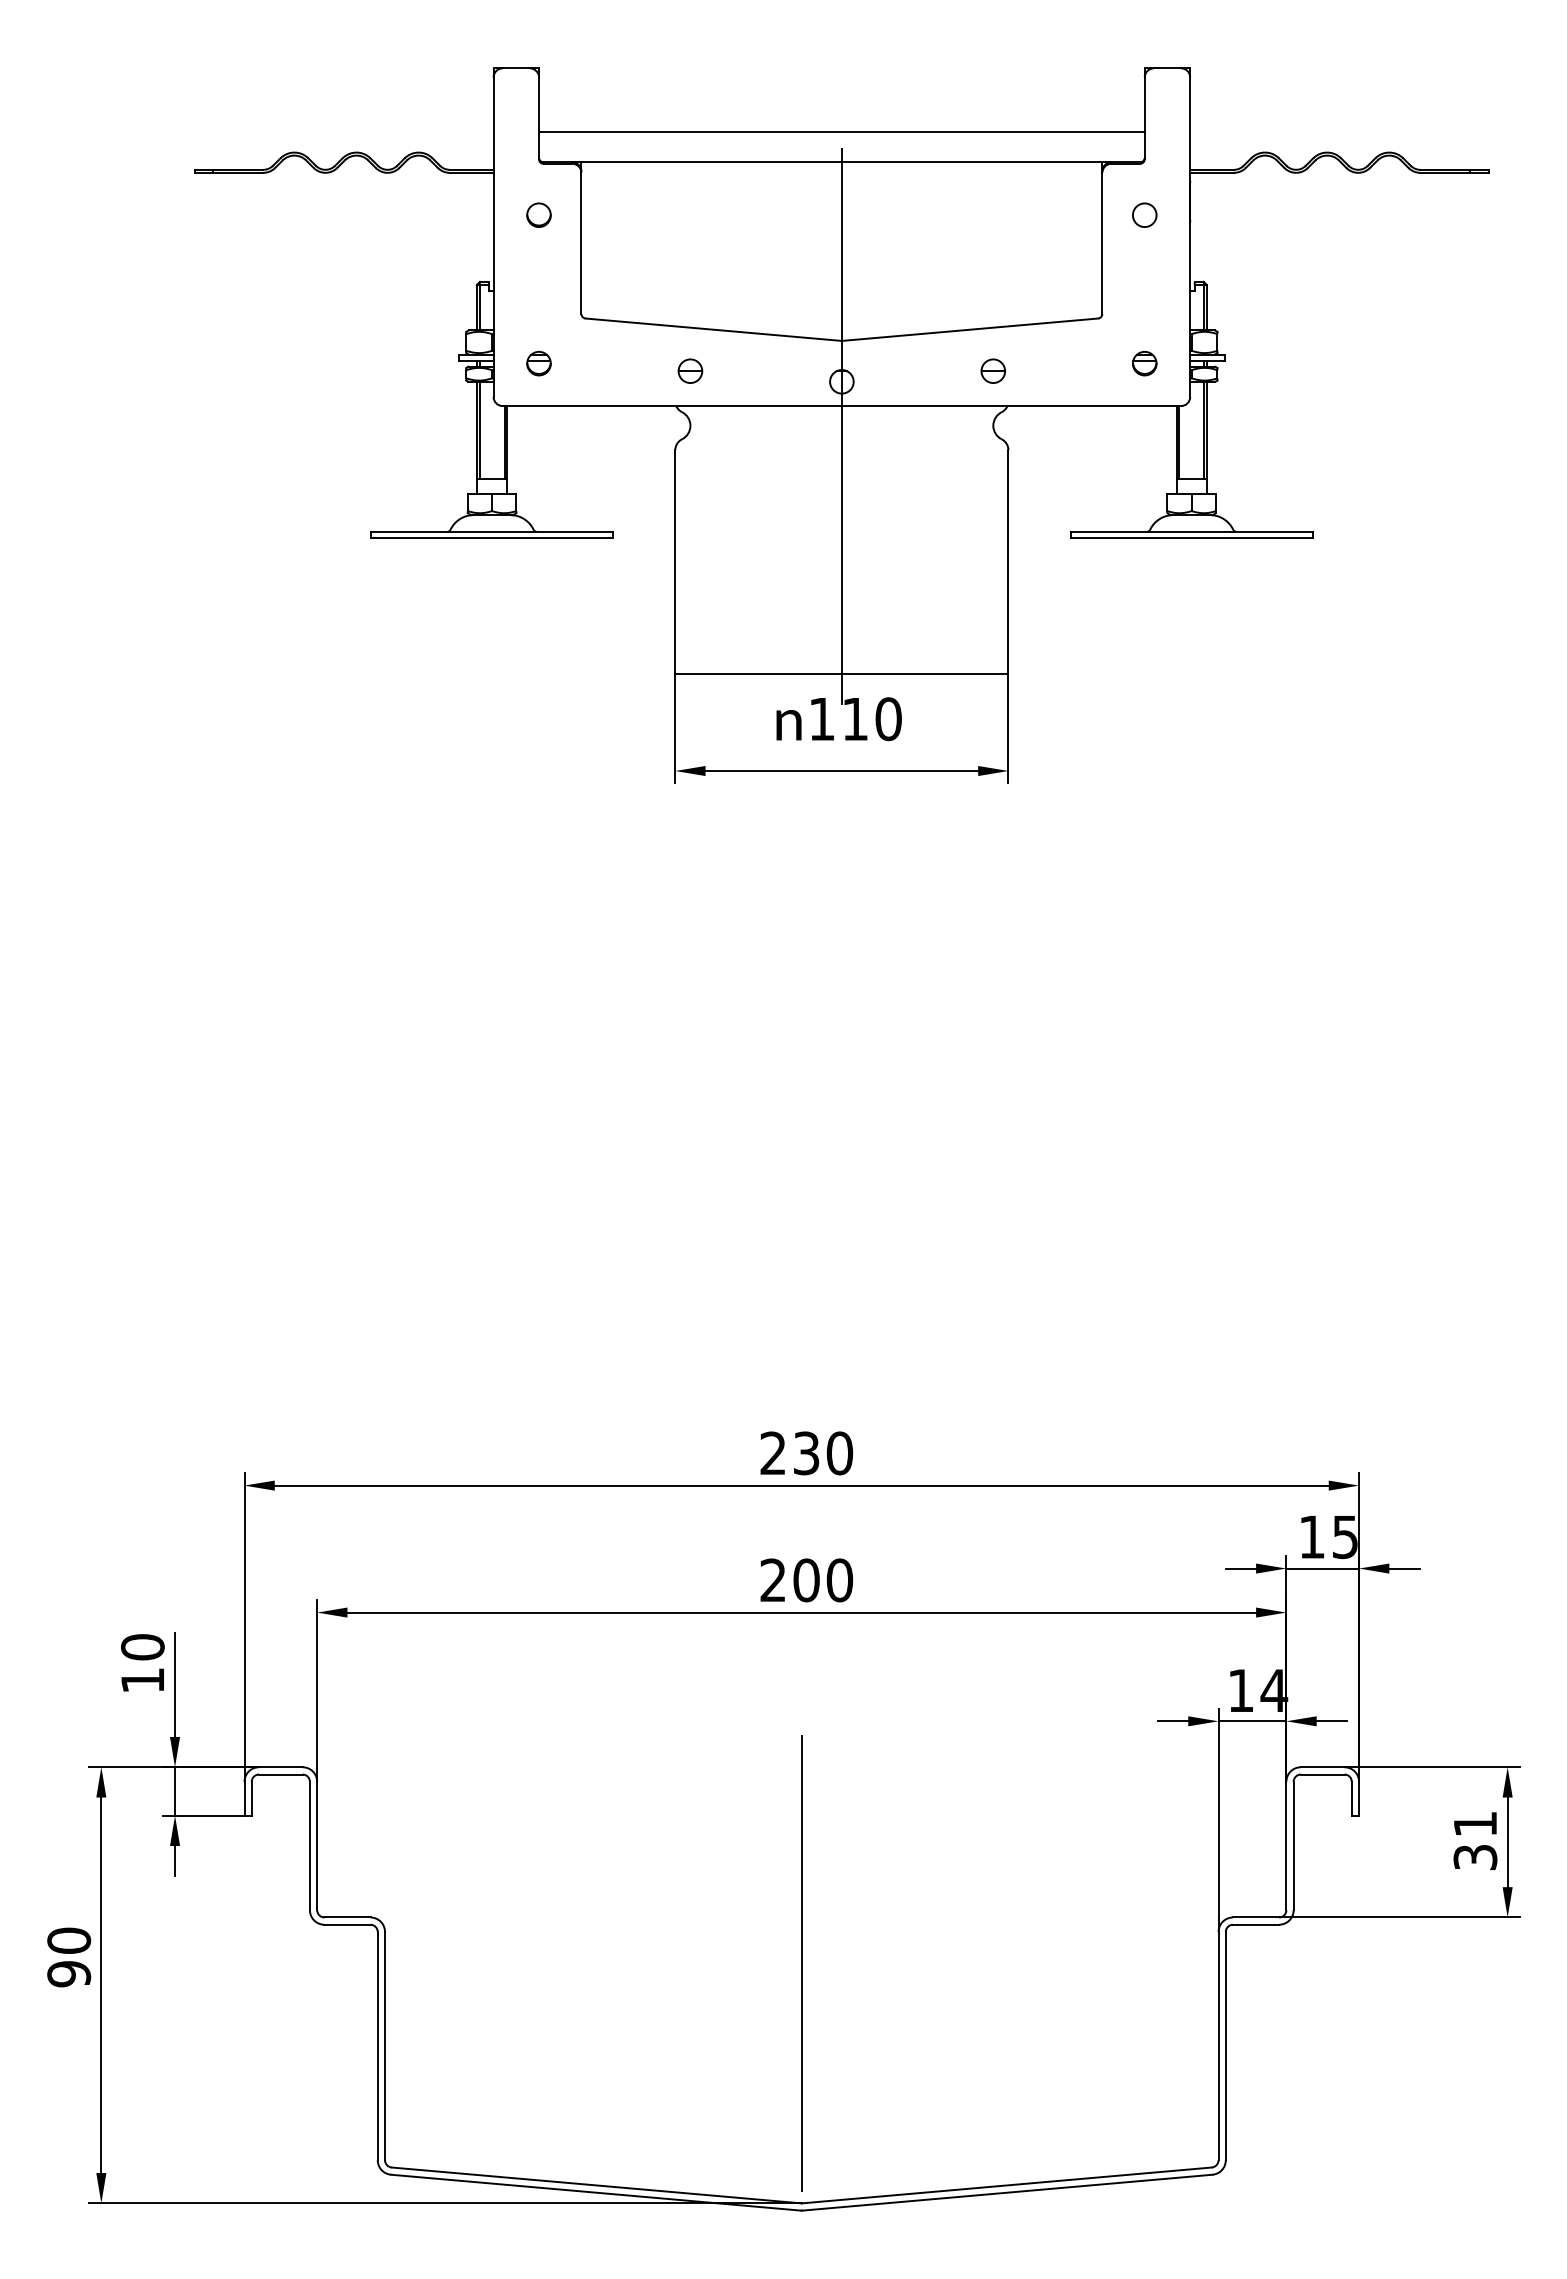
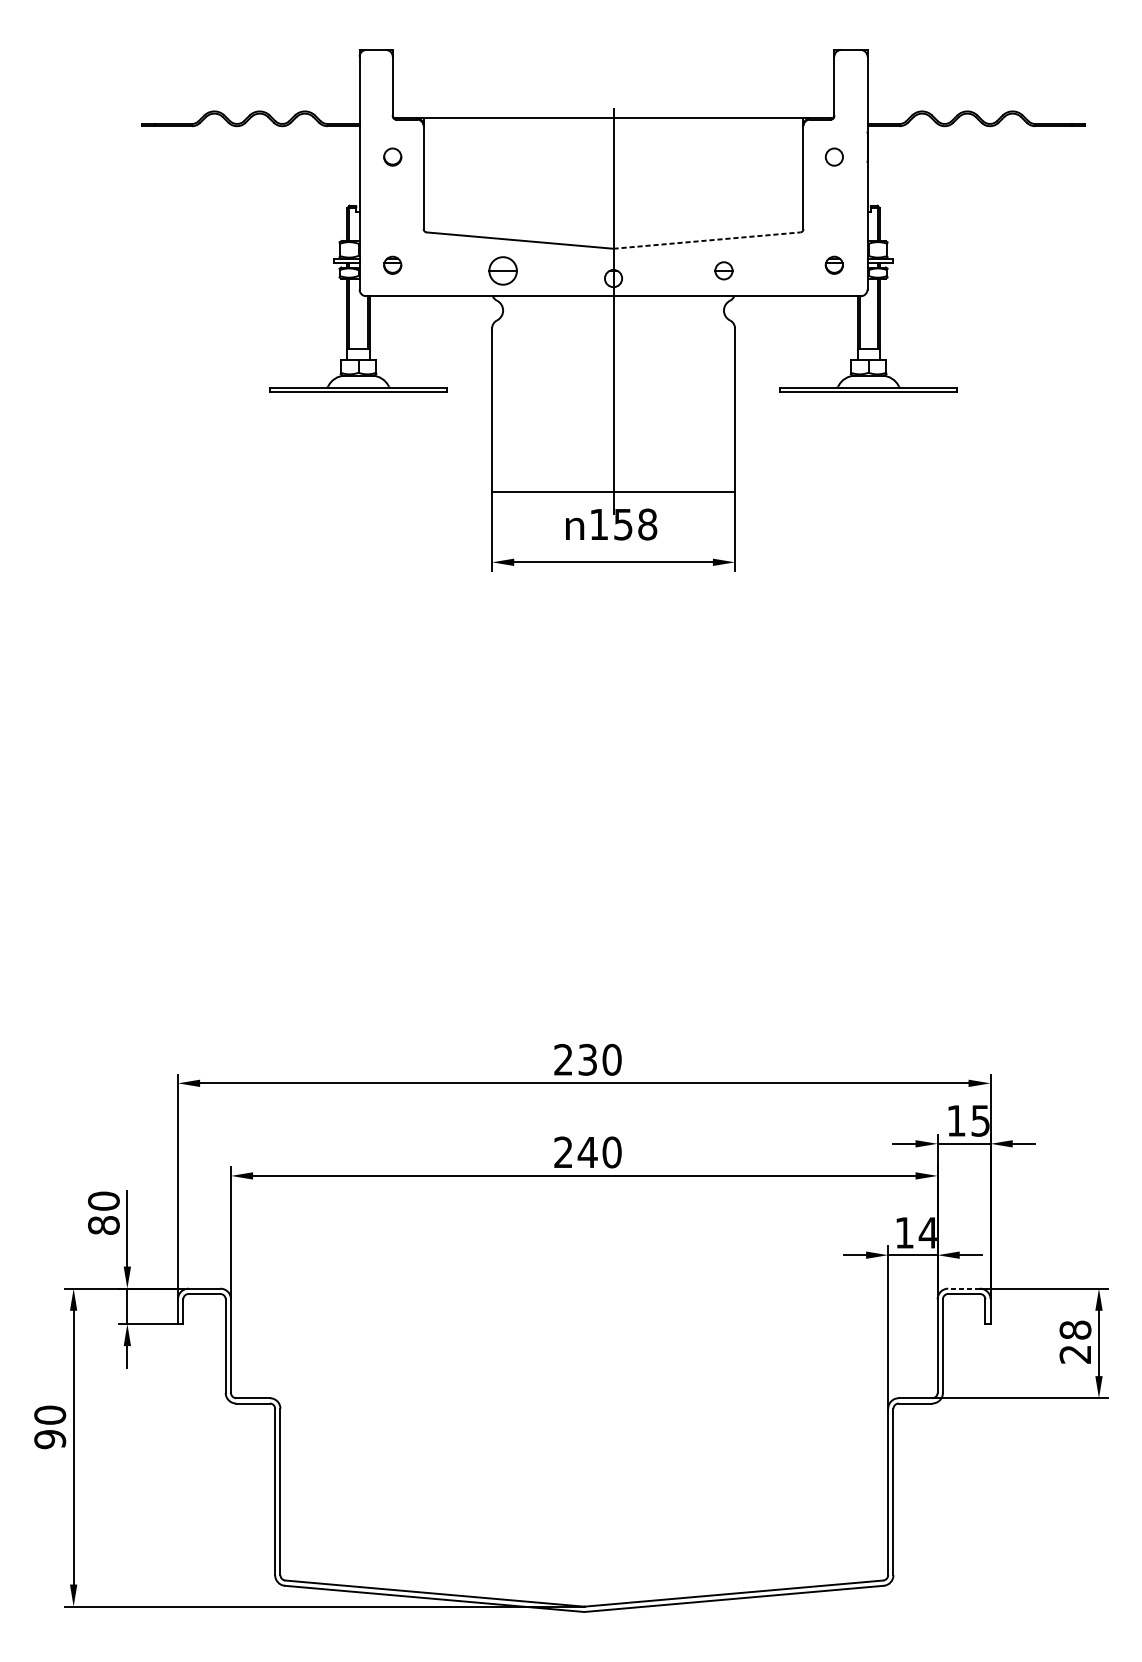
line: (841, 131) -> (613, 96), removed
line: (970, 329) -> (707, 240), solid -> dashed
part: (690, 370) -> (503, 270), size x1.6
text: (871, 719) -> (635, 524), 110 -> 158
text: (806, 1580) -> (587, 1152), 200 -> 240
text: (142, 1680) -> (103, 1225), 10 -> 80
line: (1322, 1767) -> (963, 1288), solid -> dashed
text: (1475, 1840) -> (1075, 1342), 31 -> 28
line: (801, 1963) -> (584, 1431), removed

